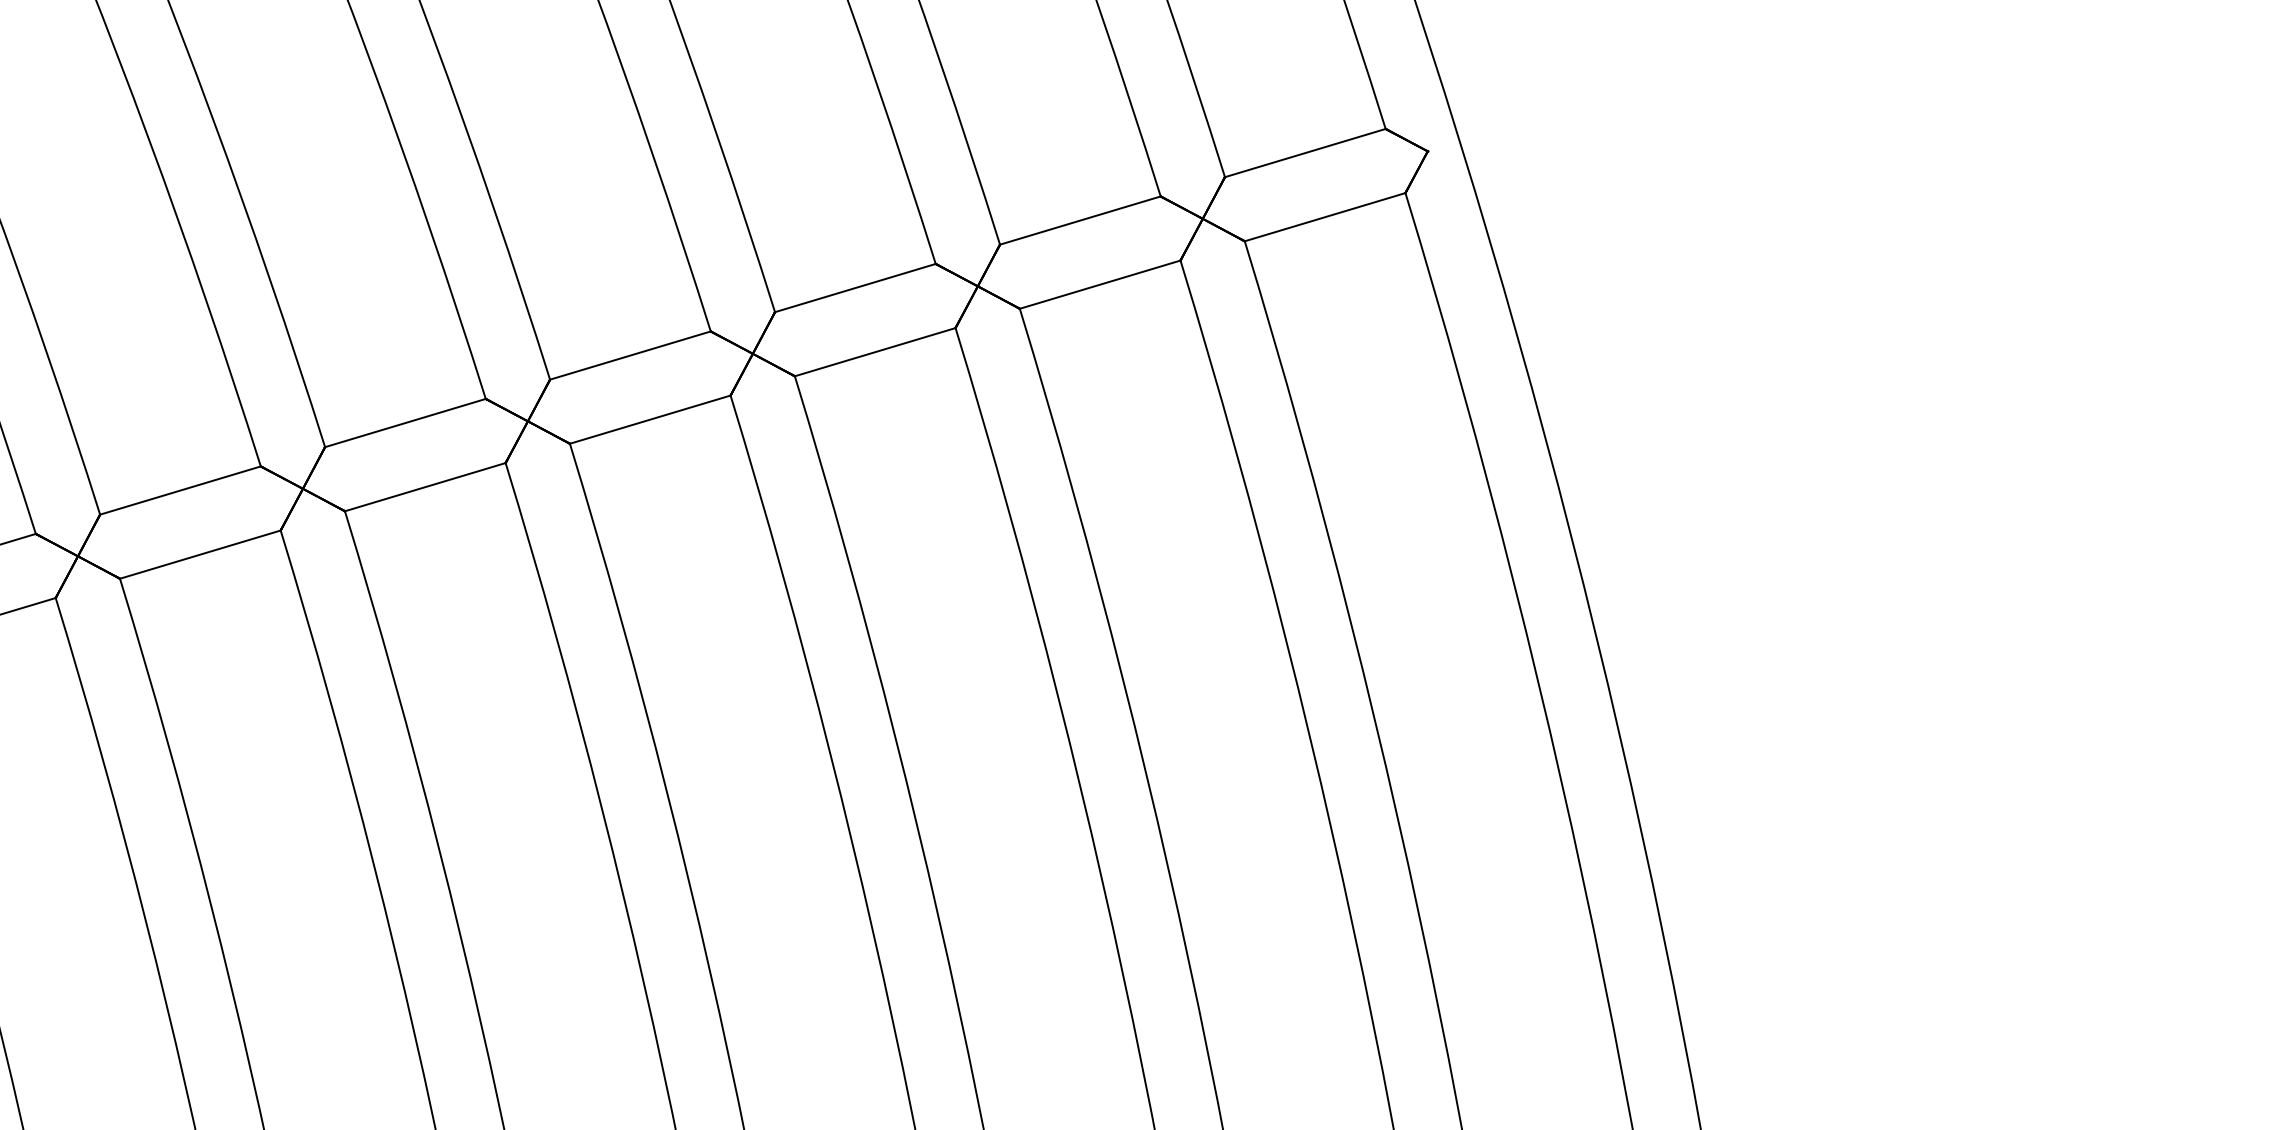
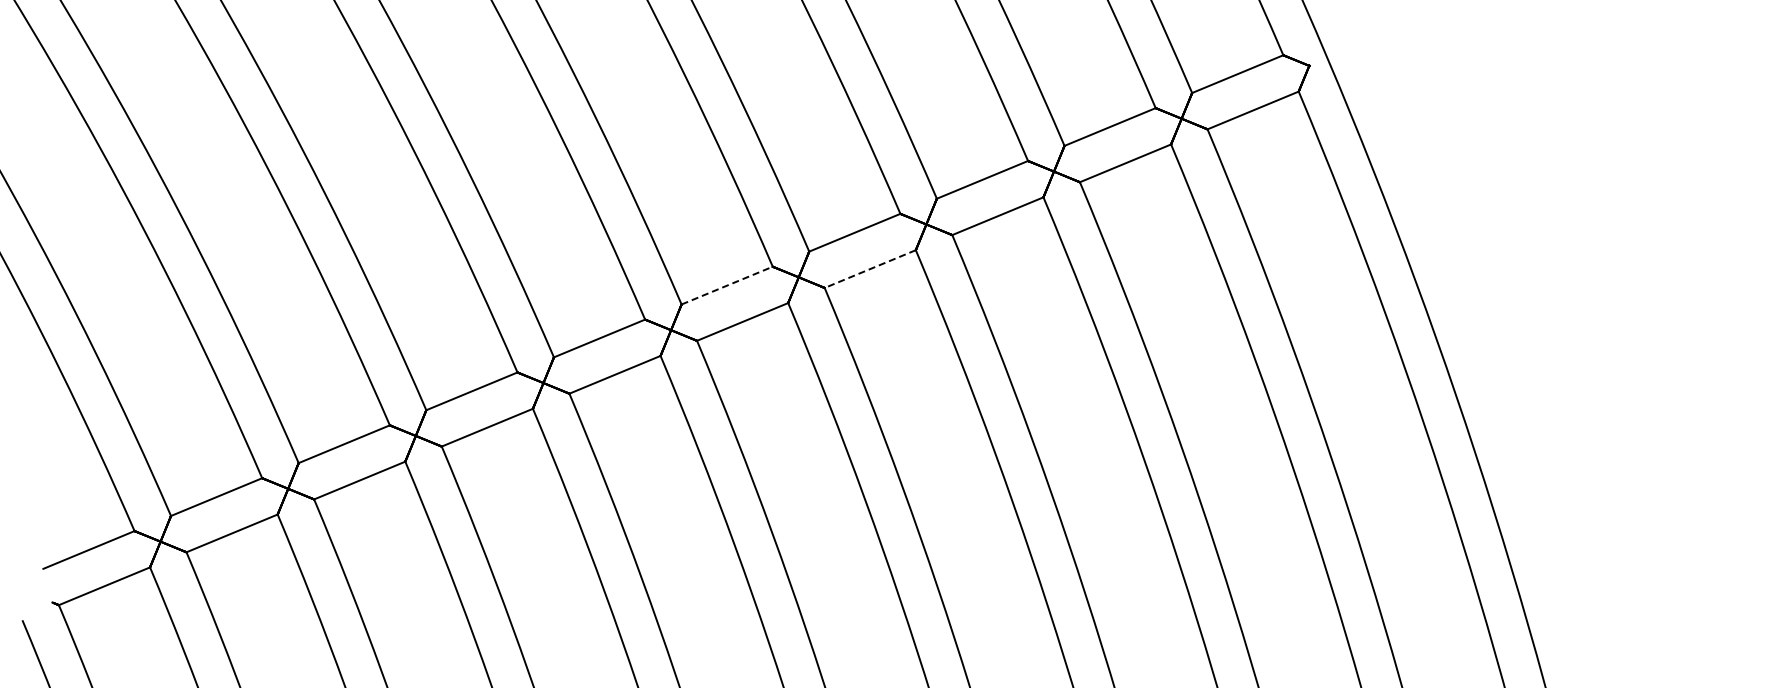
line: (648, 420) -> (869, 269), solid -> dashed
line: (405, 422) -> (727, 285), solid -> dashed

